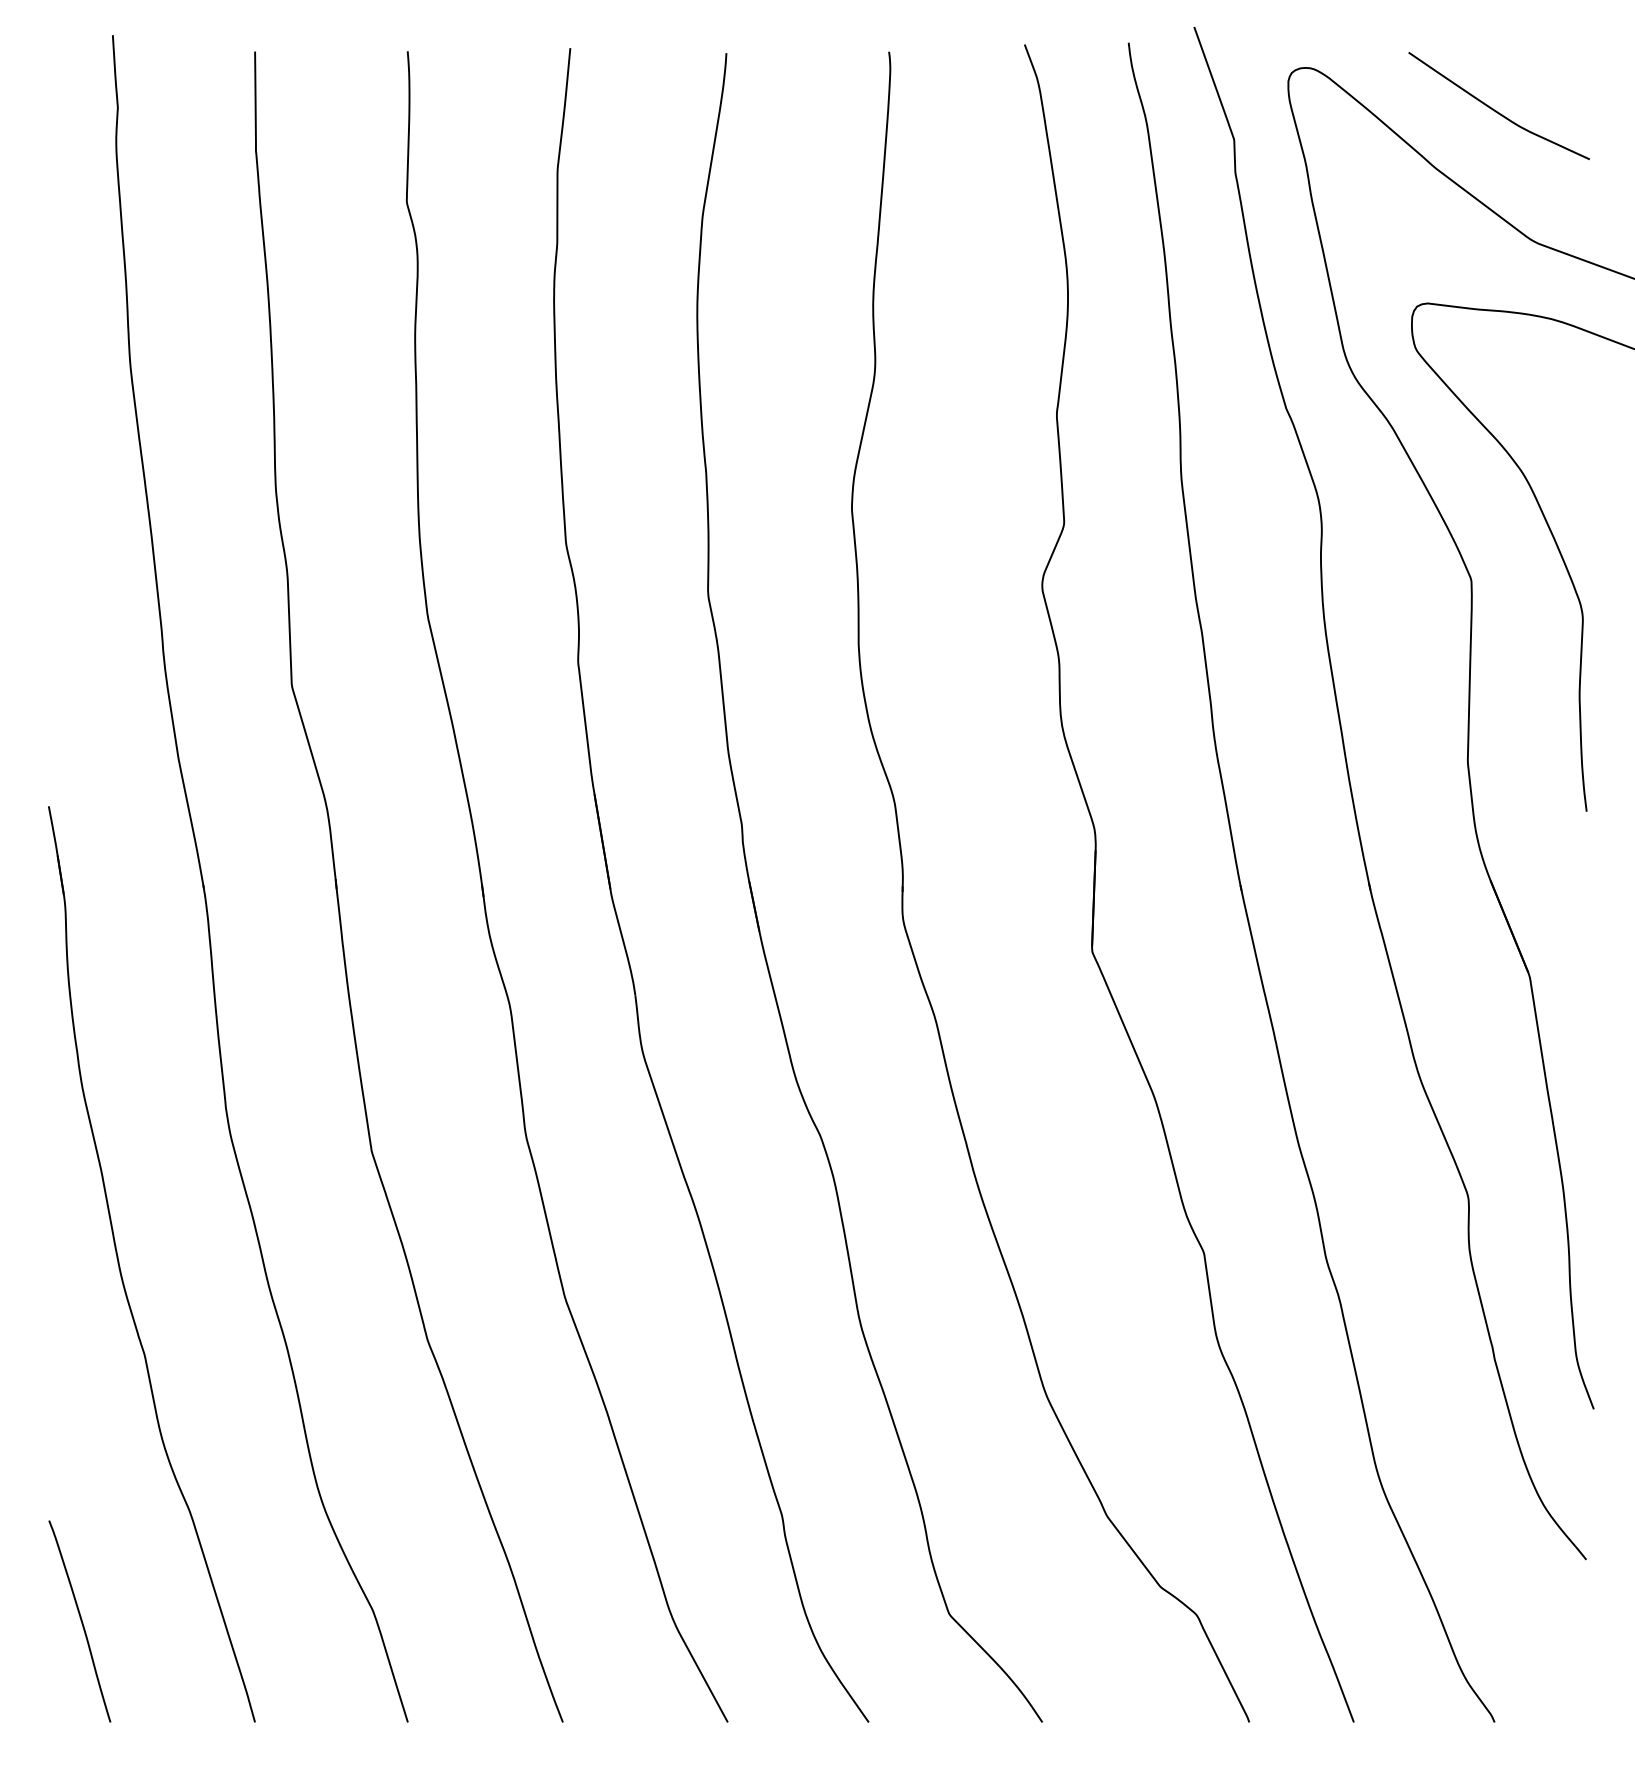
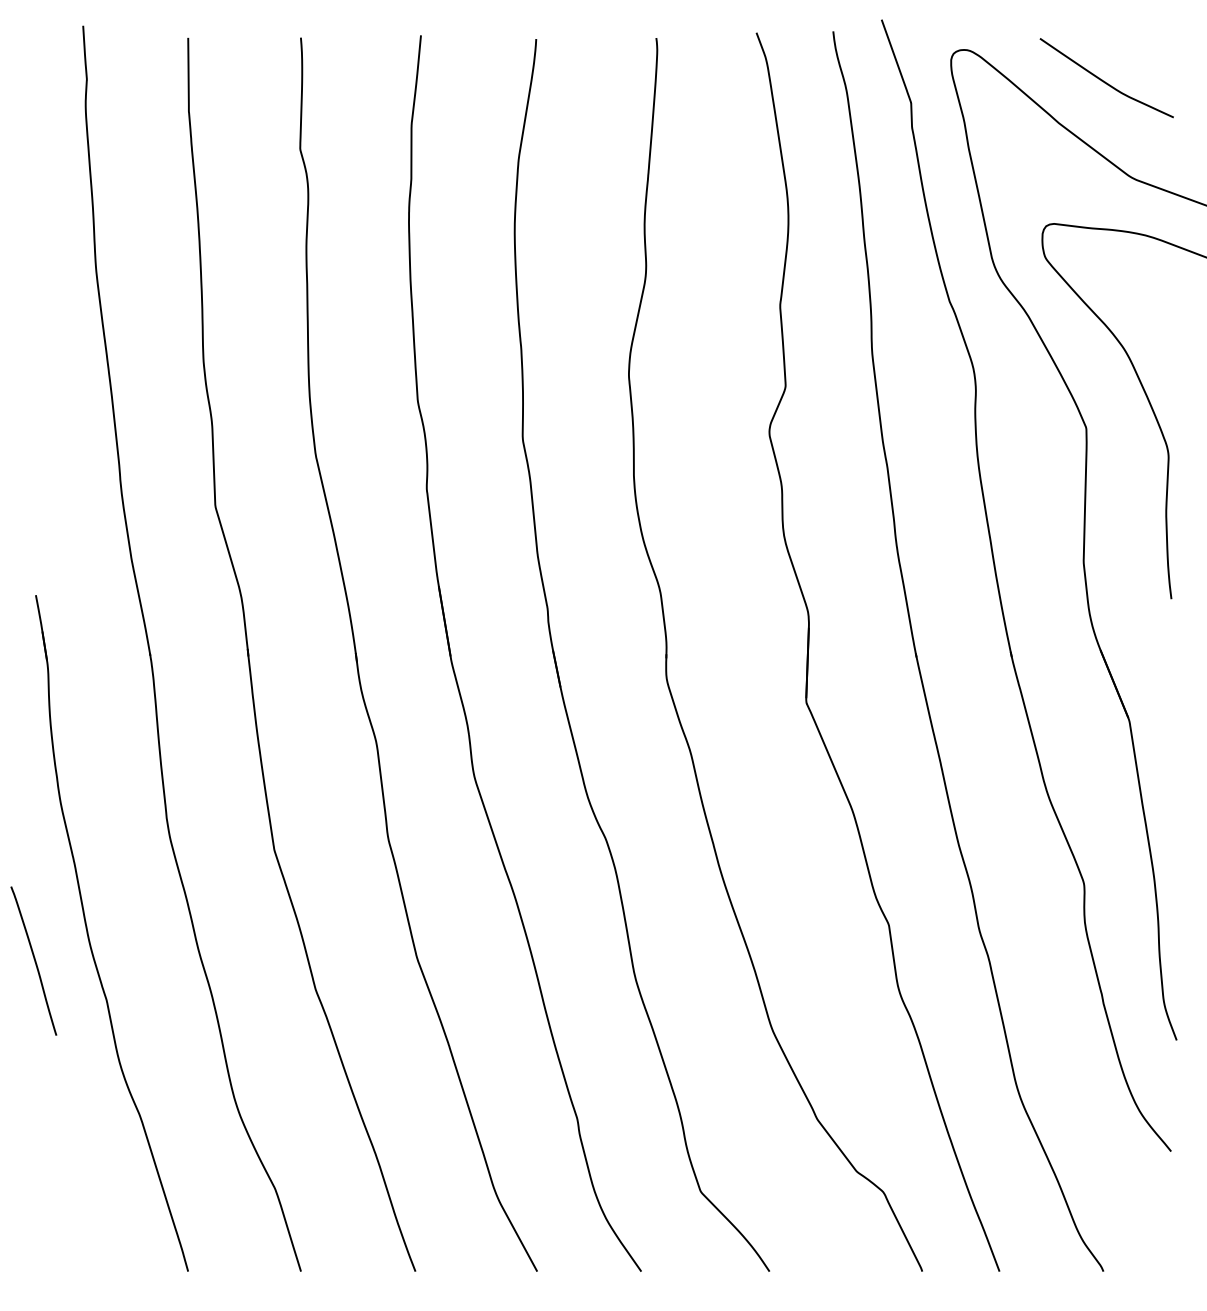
curve: (79, 1619) -> (33, 959), moved

